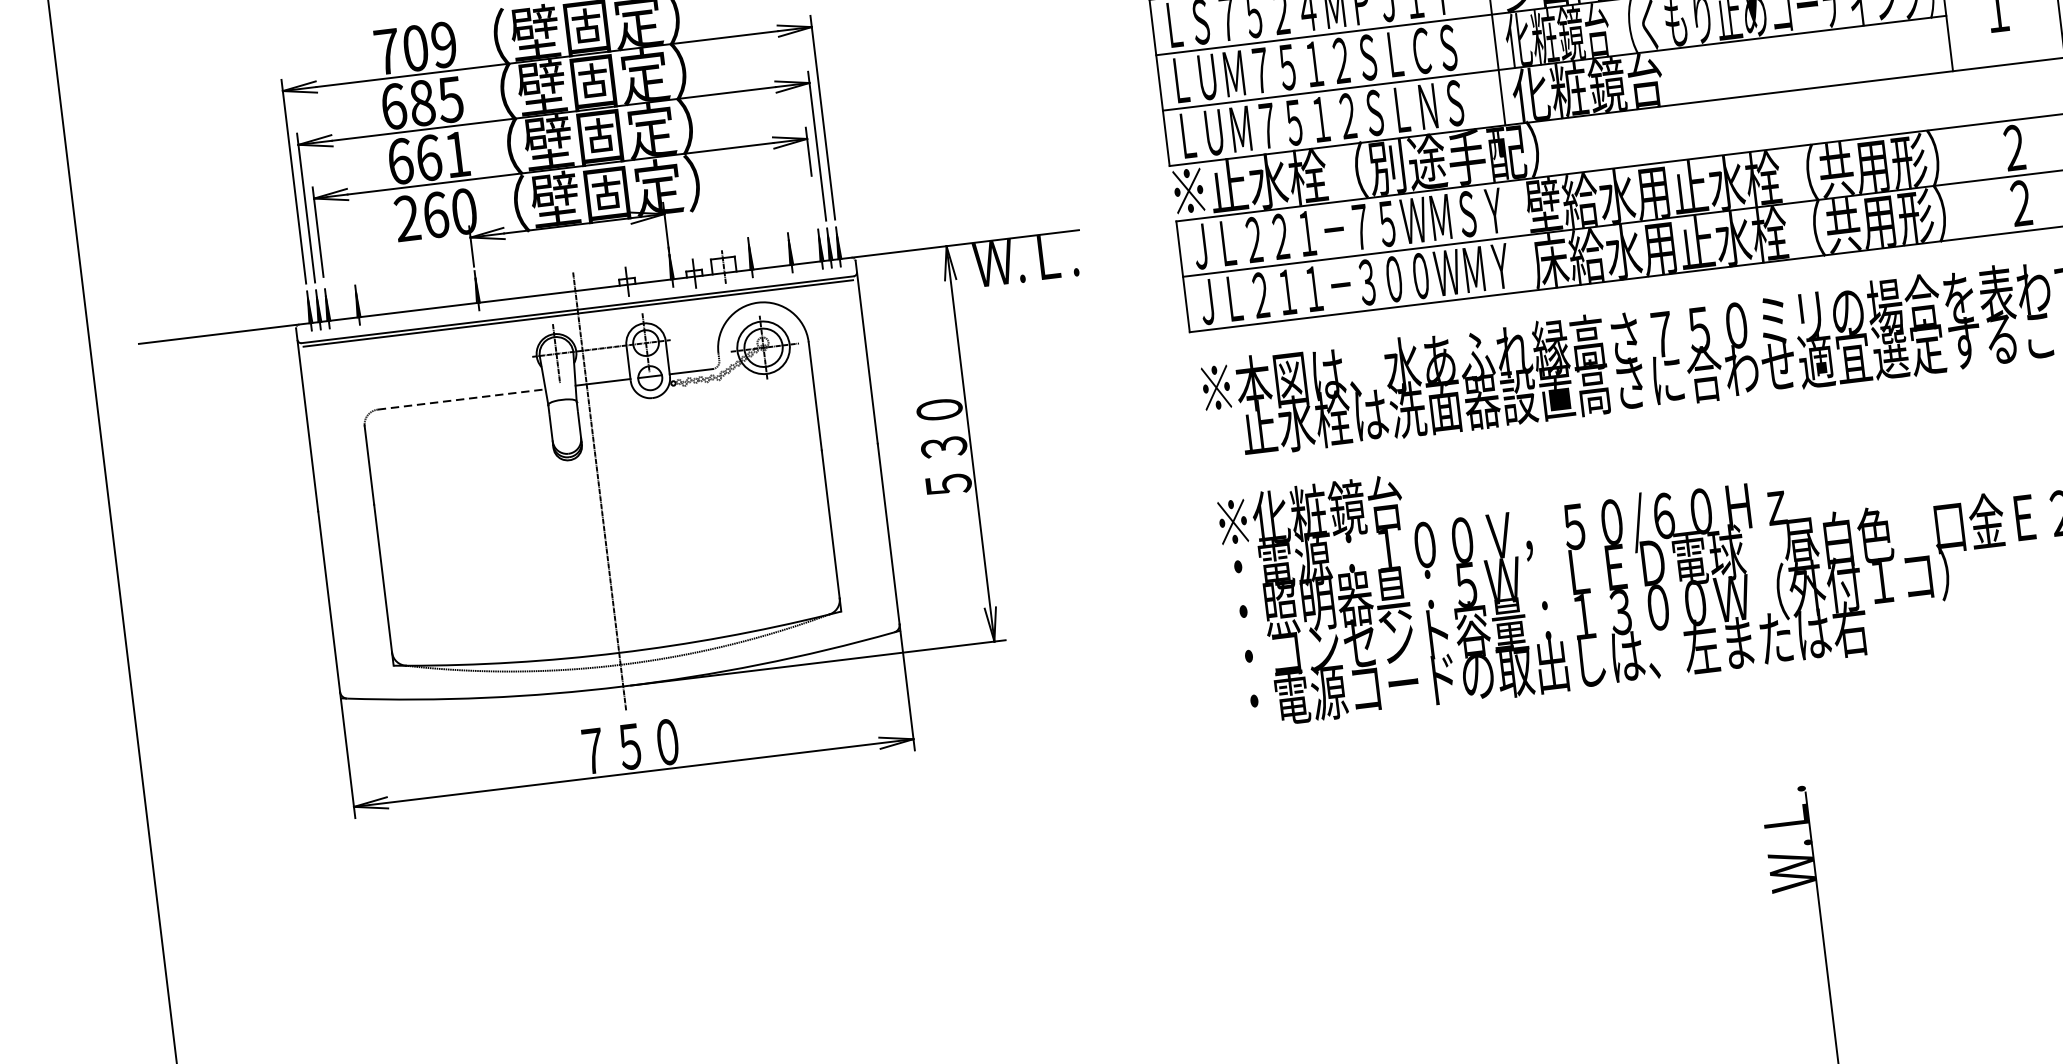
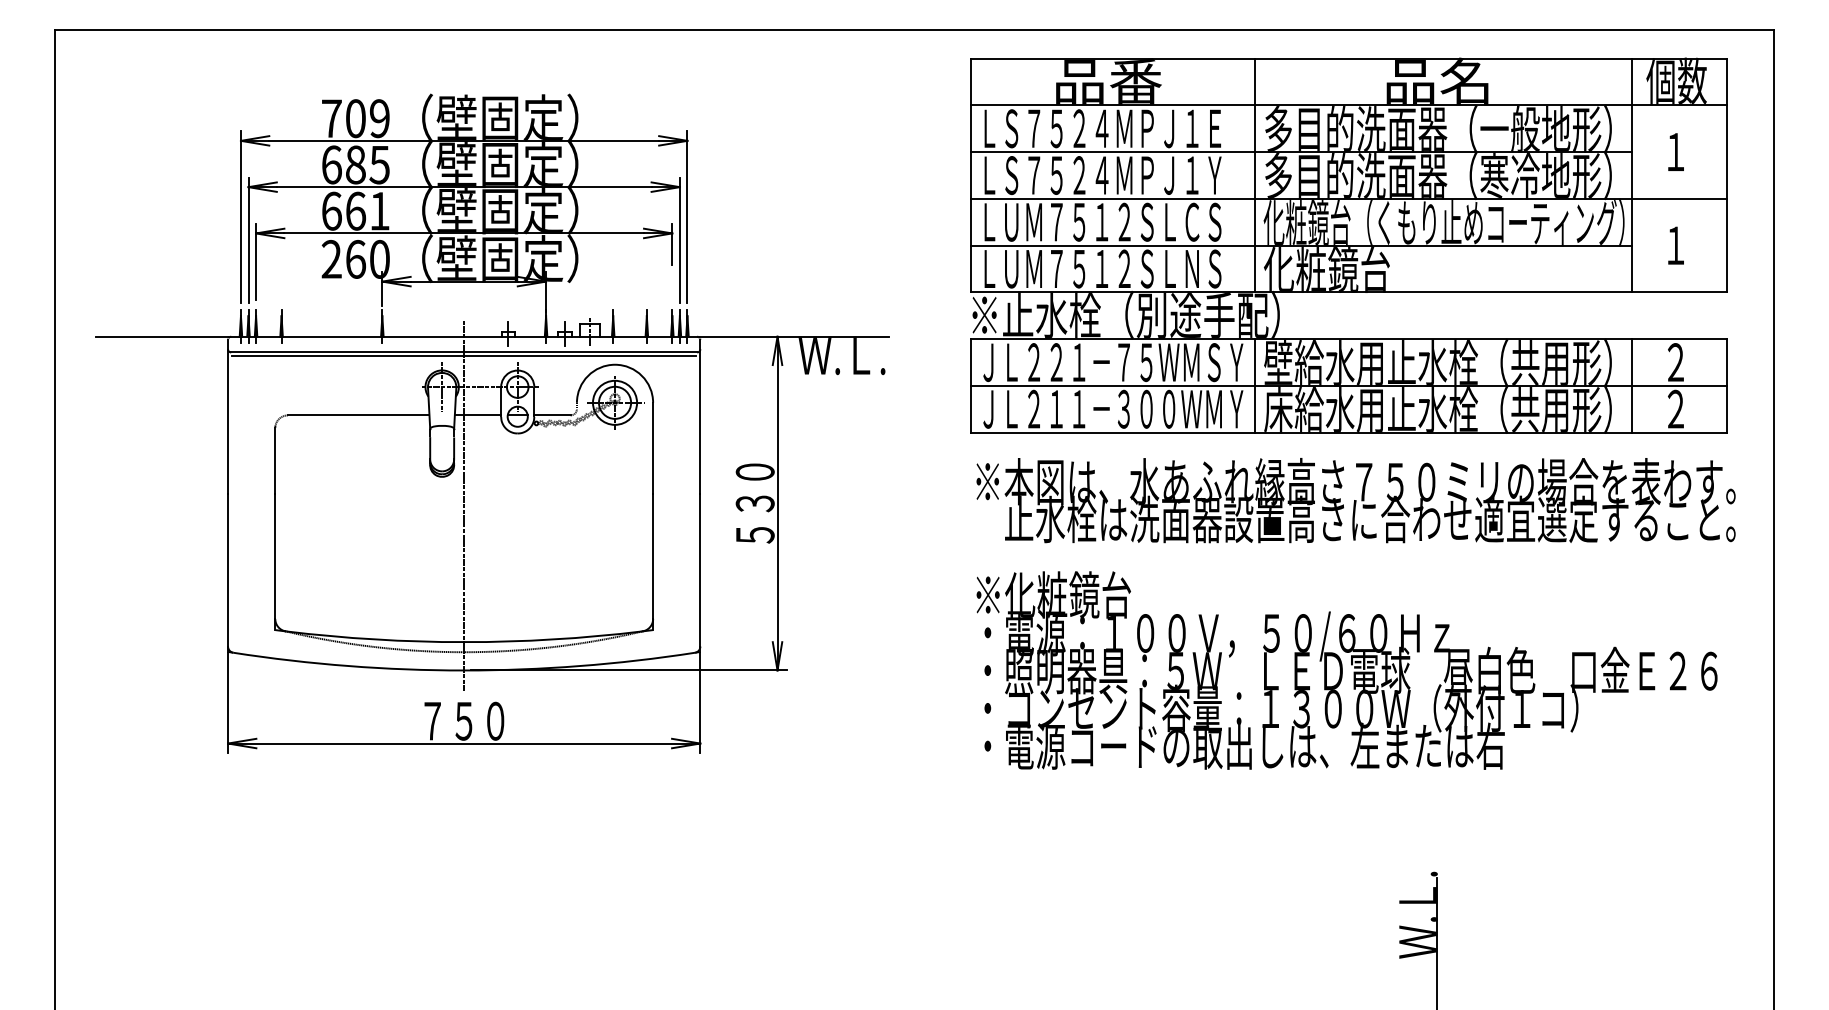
line: (1966, 181) -> (1632, 385), added
line: (1518, 235) -> (1254, 385), added
line: (461, 399) -> (358, 415), dashed -> solid

